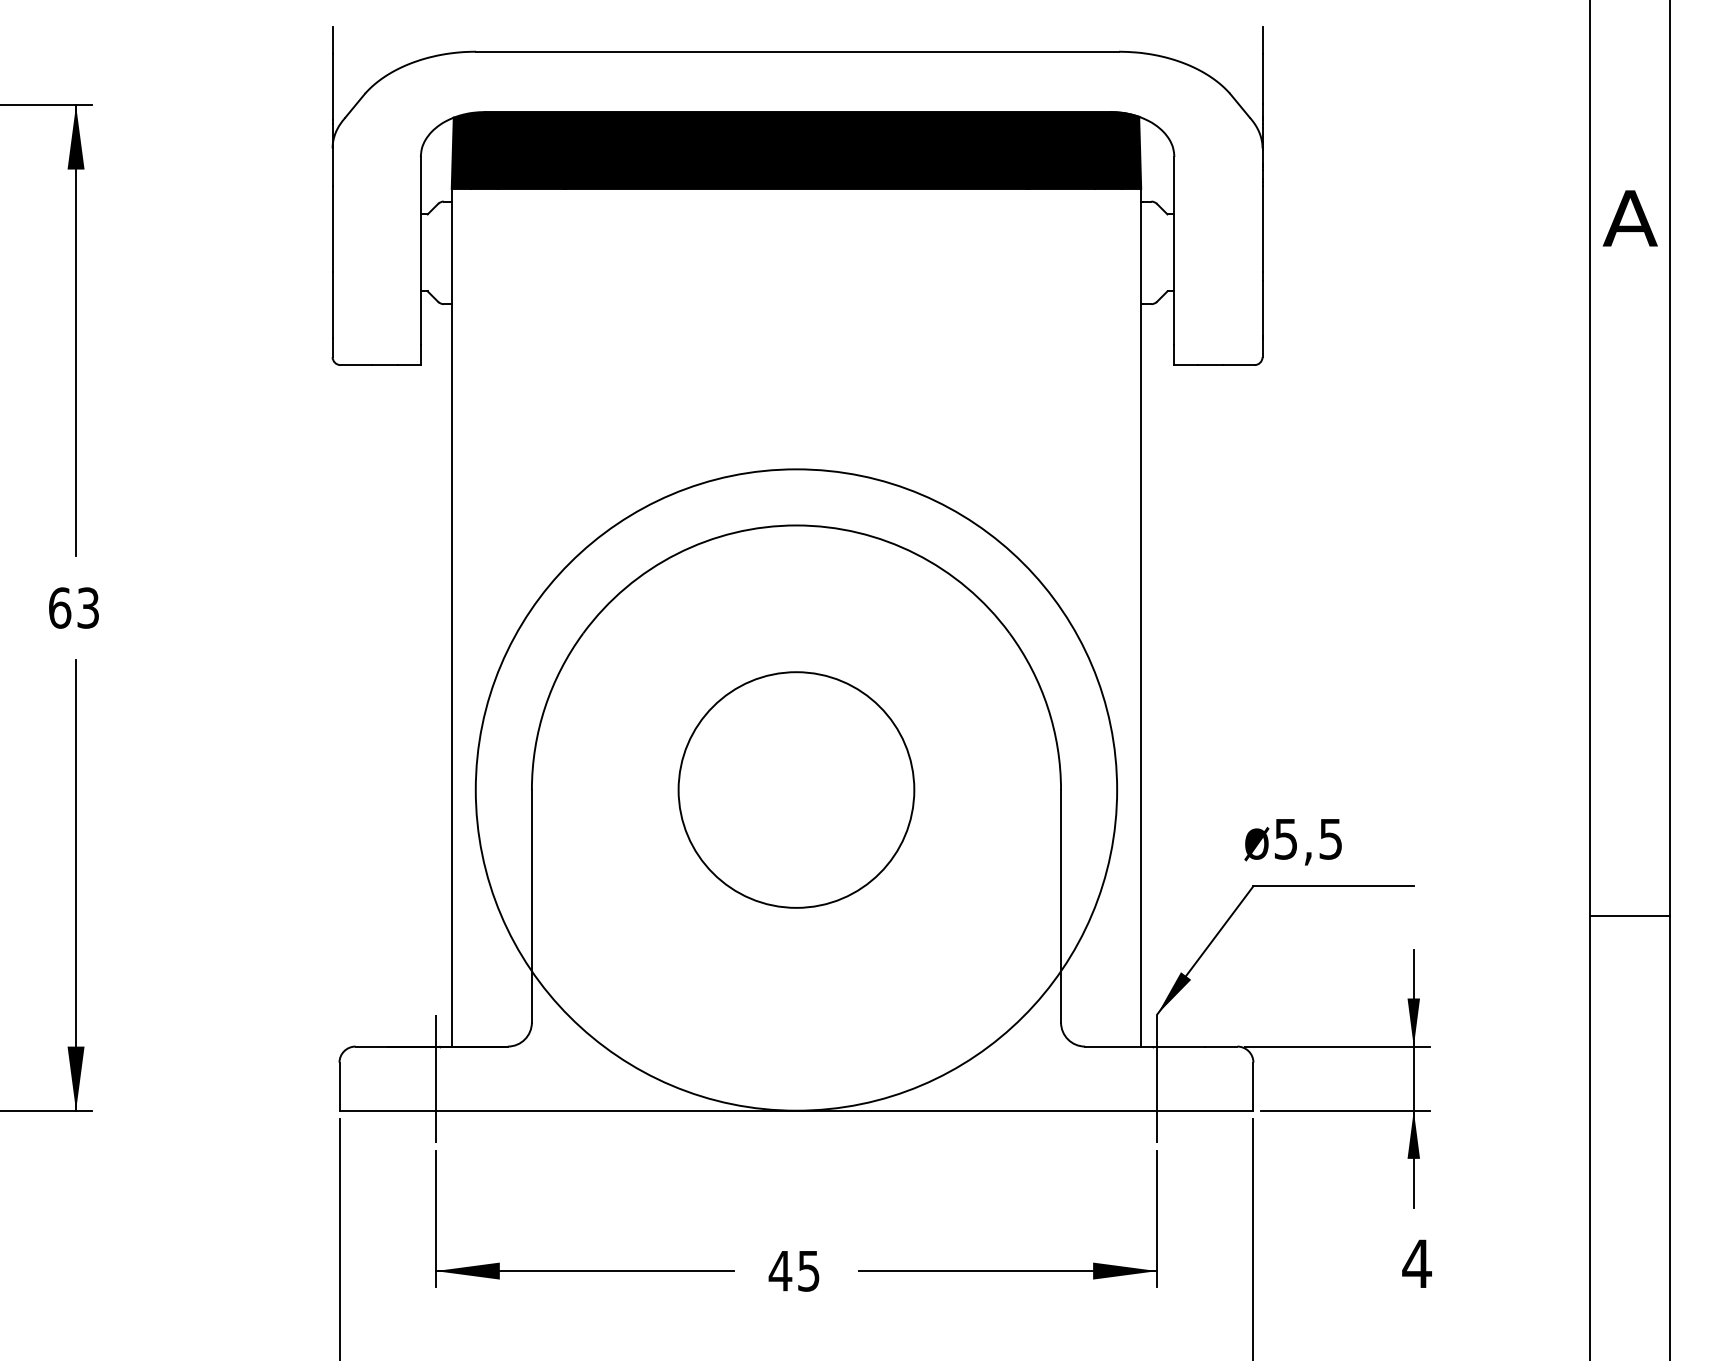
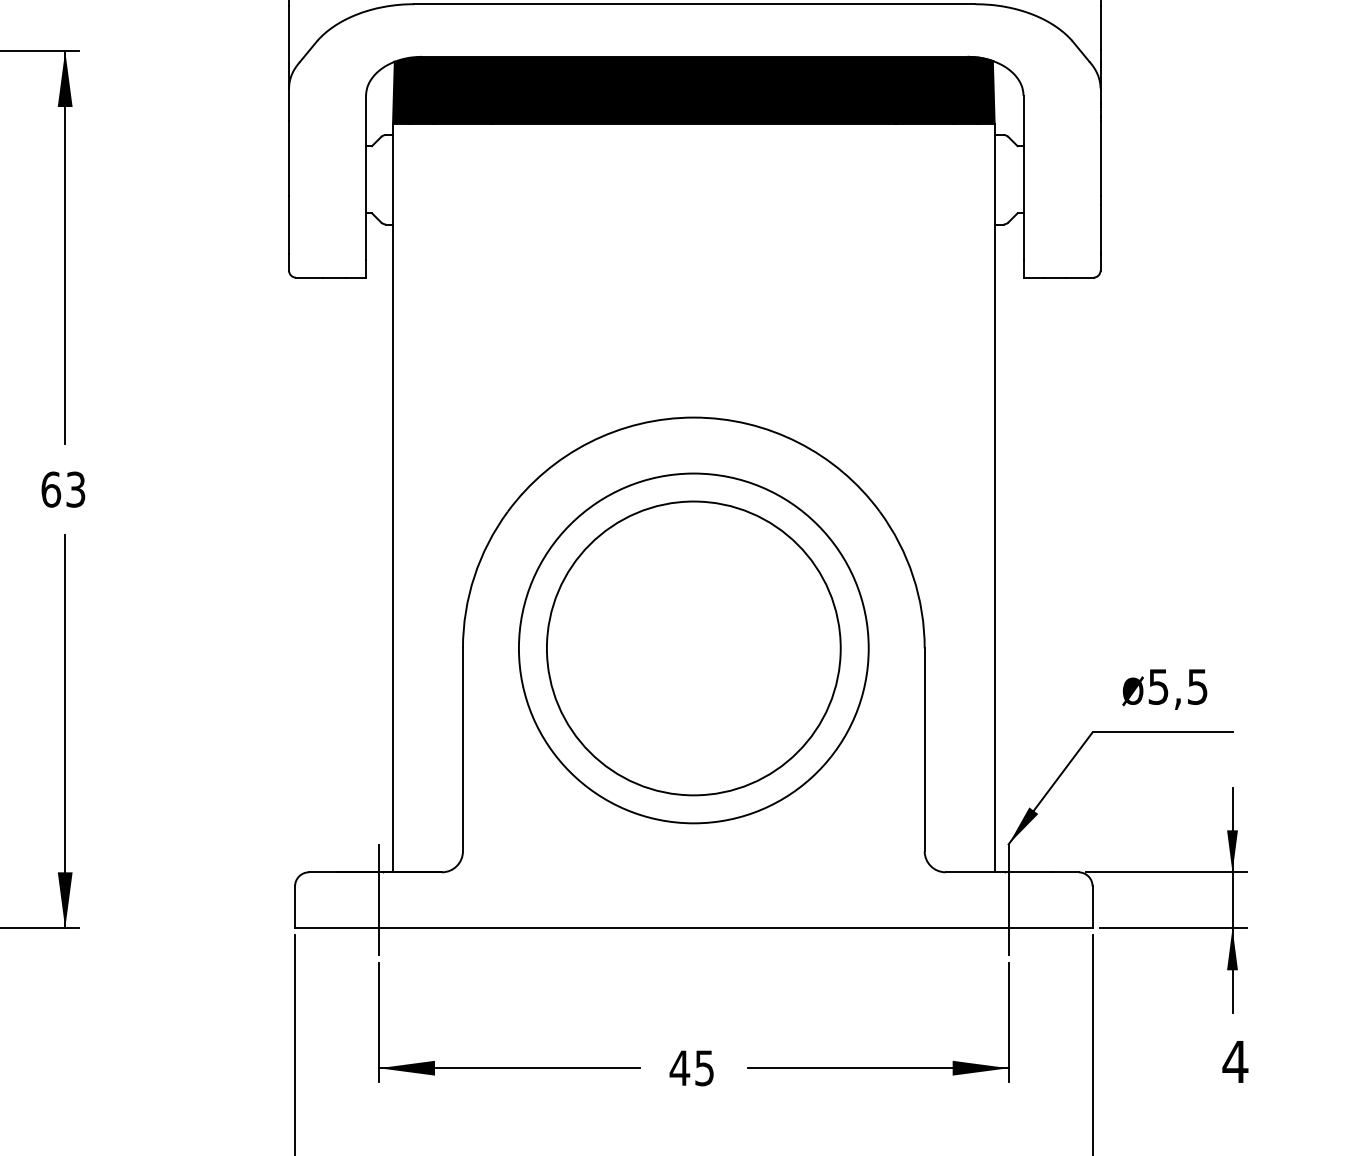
circle: (796, 789) -> (693, 647), size x0.62
circle: (796, 789) -> (693, 647), size x1.43
text: (1292, 842) -> (1164, 689), moved

